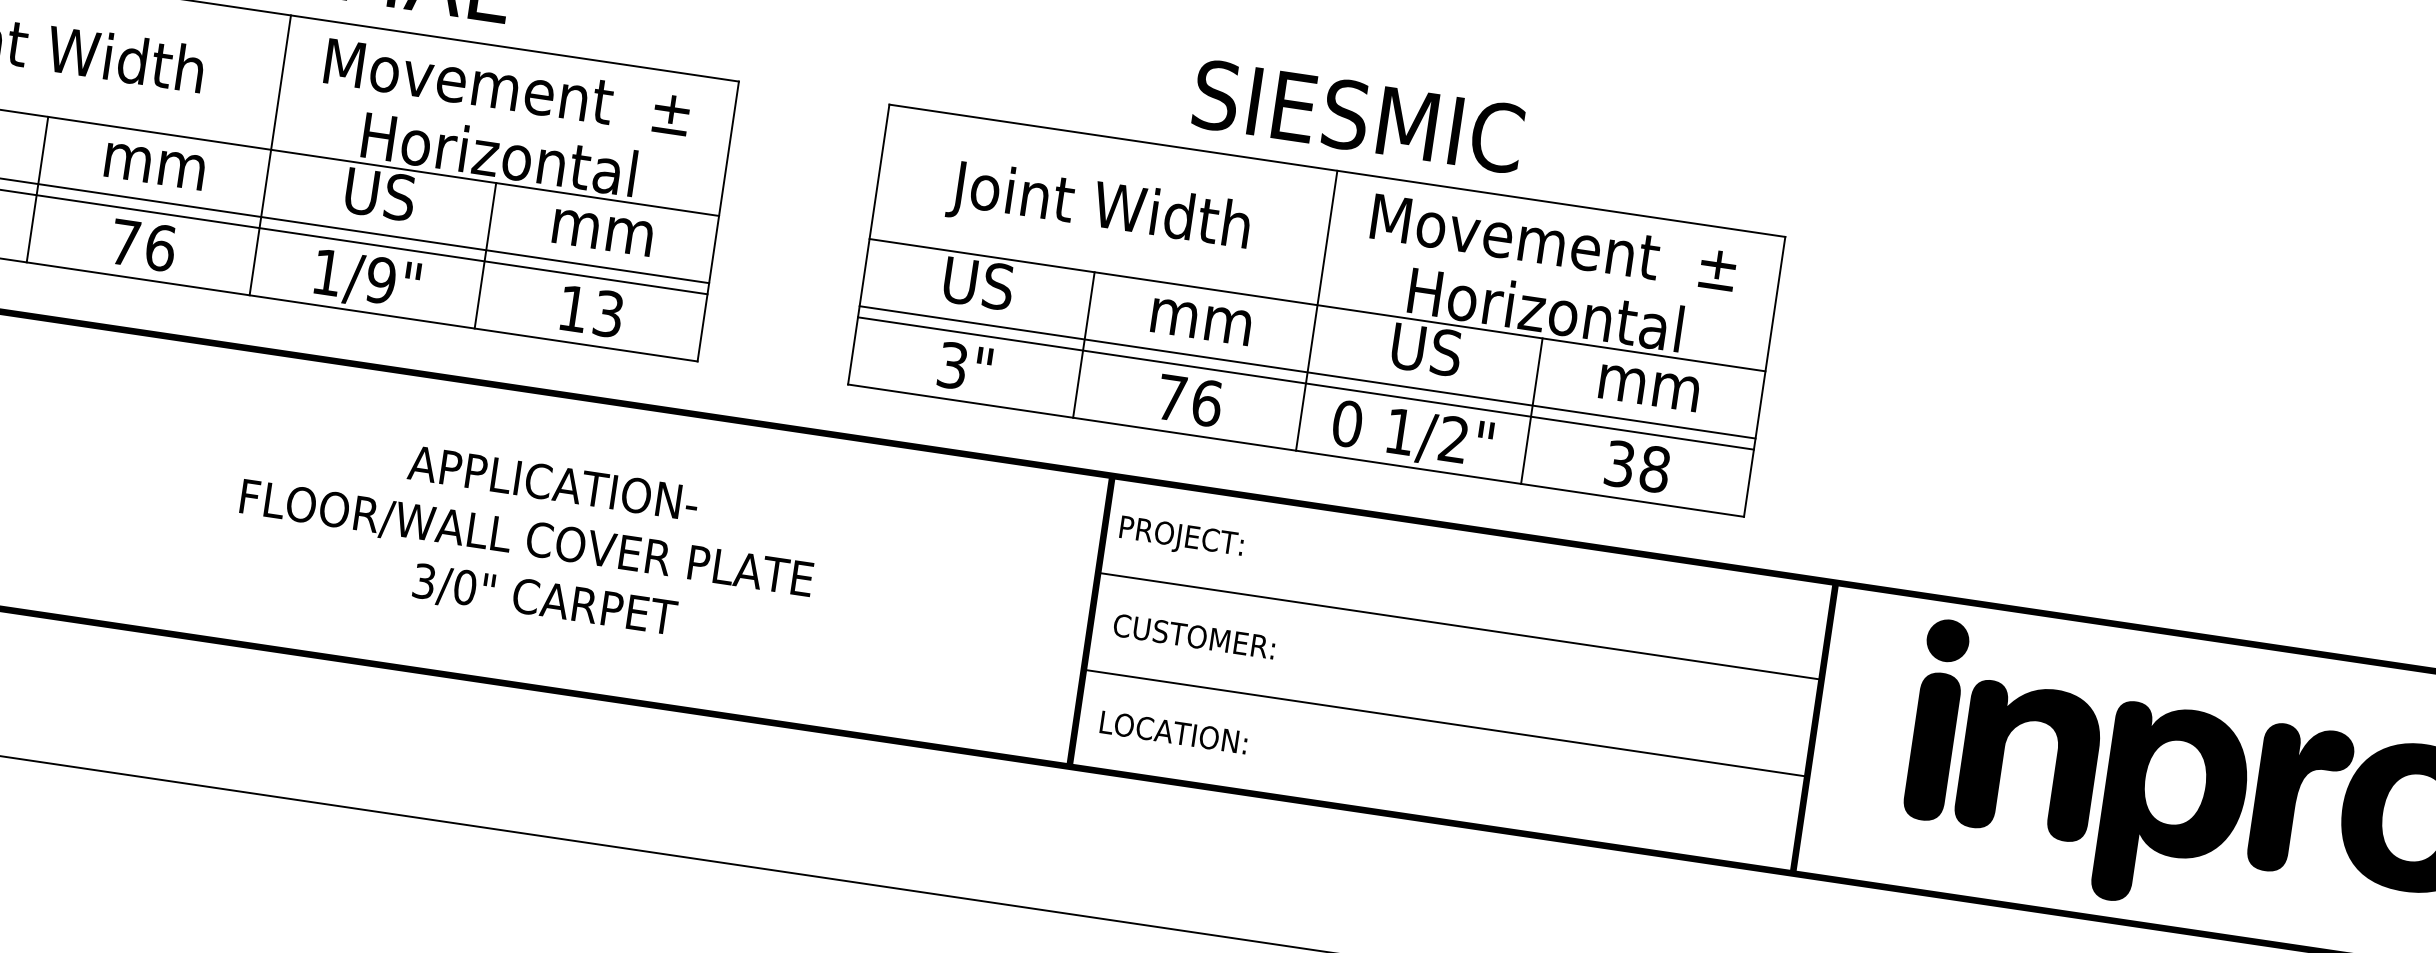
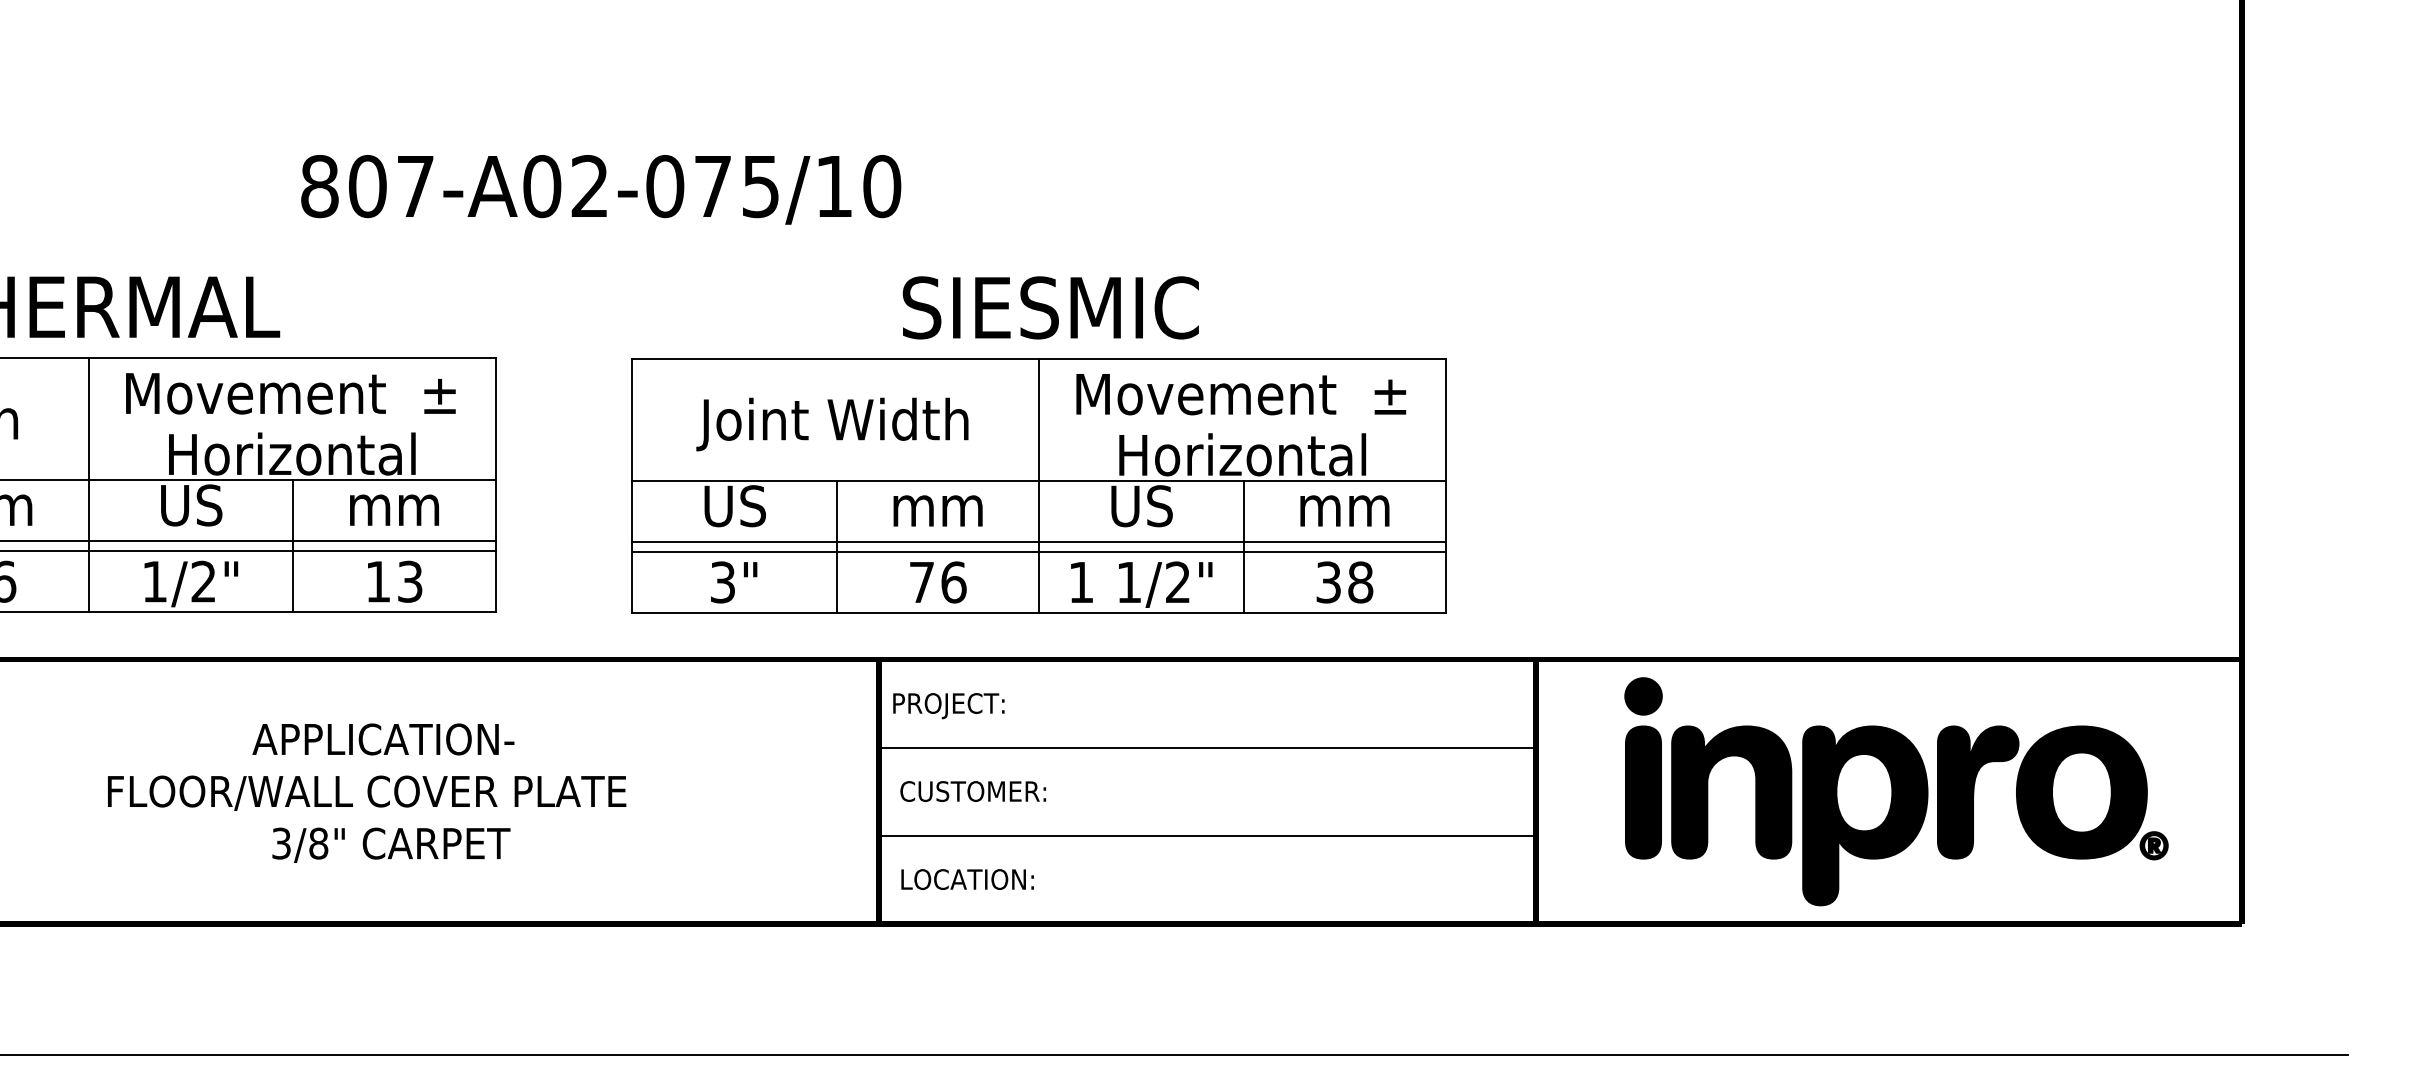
text: (380, 280) -> (203, 581), 1/9" -> 1/2"
text: (1347, 423) -> (1081, 582), 0 -> 1
text: (464, 587) -> (318, 843), 3/0" -> 3/8"

